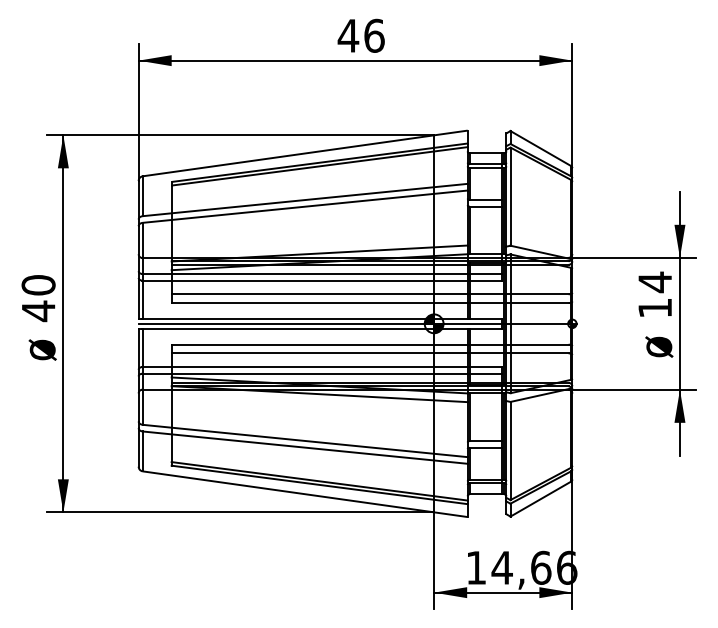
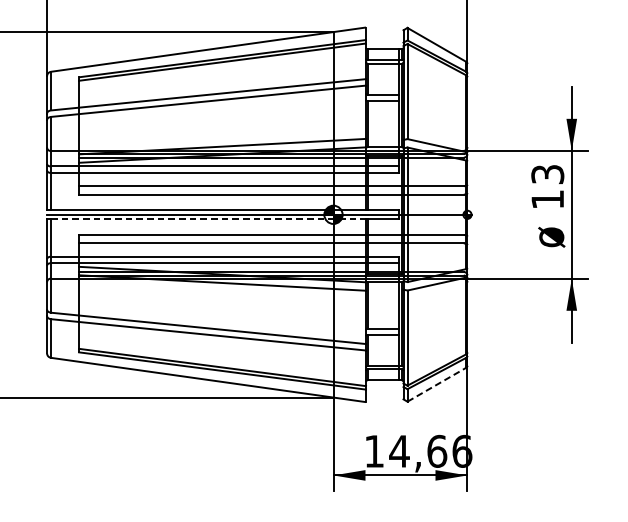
text: (655, 282) -> (548, 174), 14 -> 13
line: (305, 328) -> (208, 219), solid -> dashed
line: (541, 498) -> (437, 384), solid -> dashed

